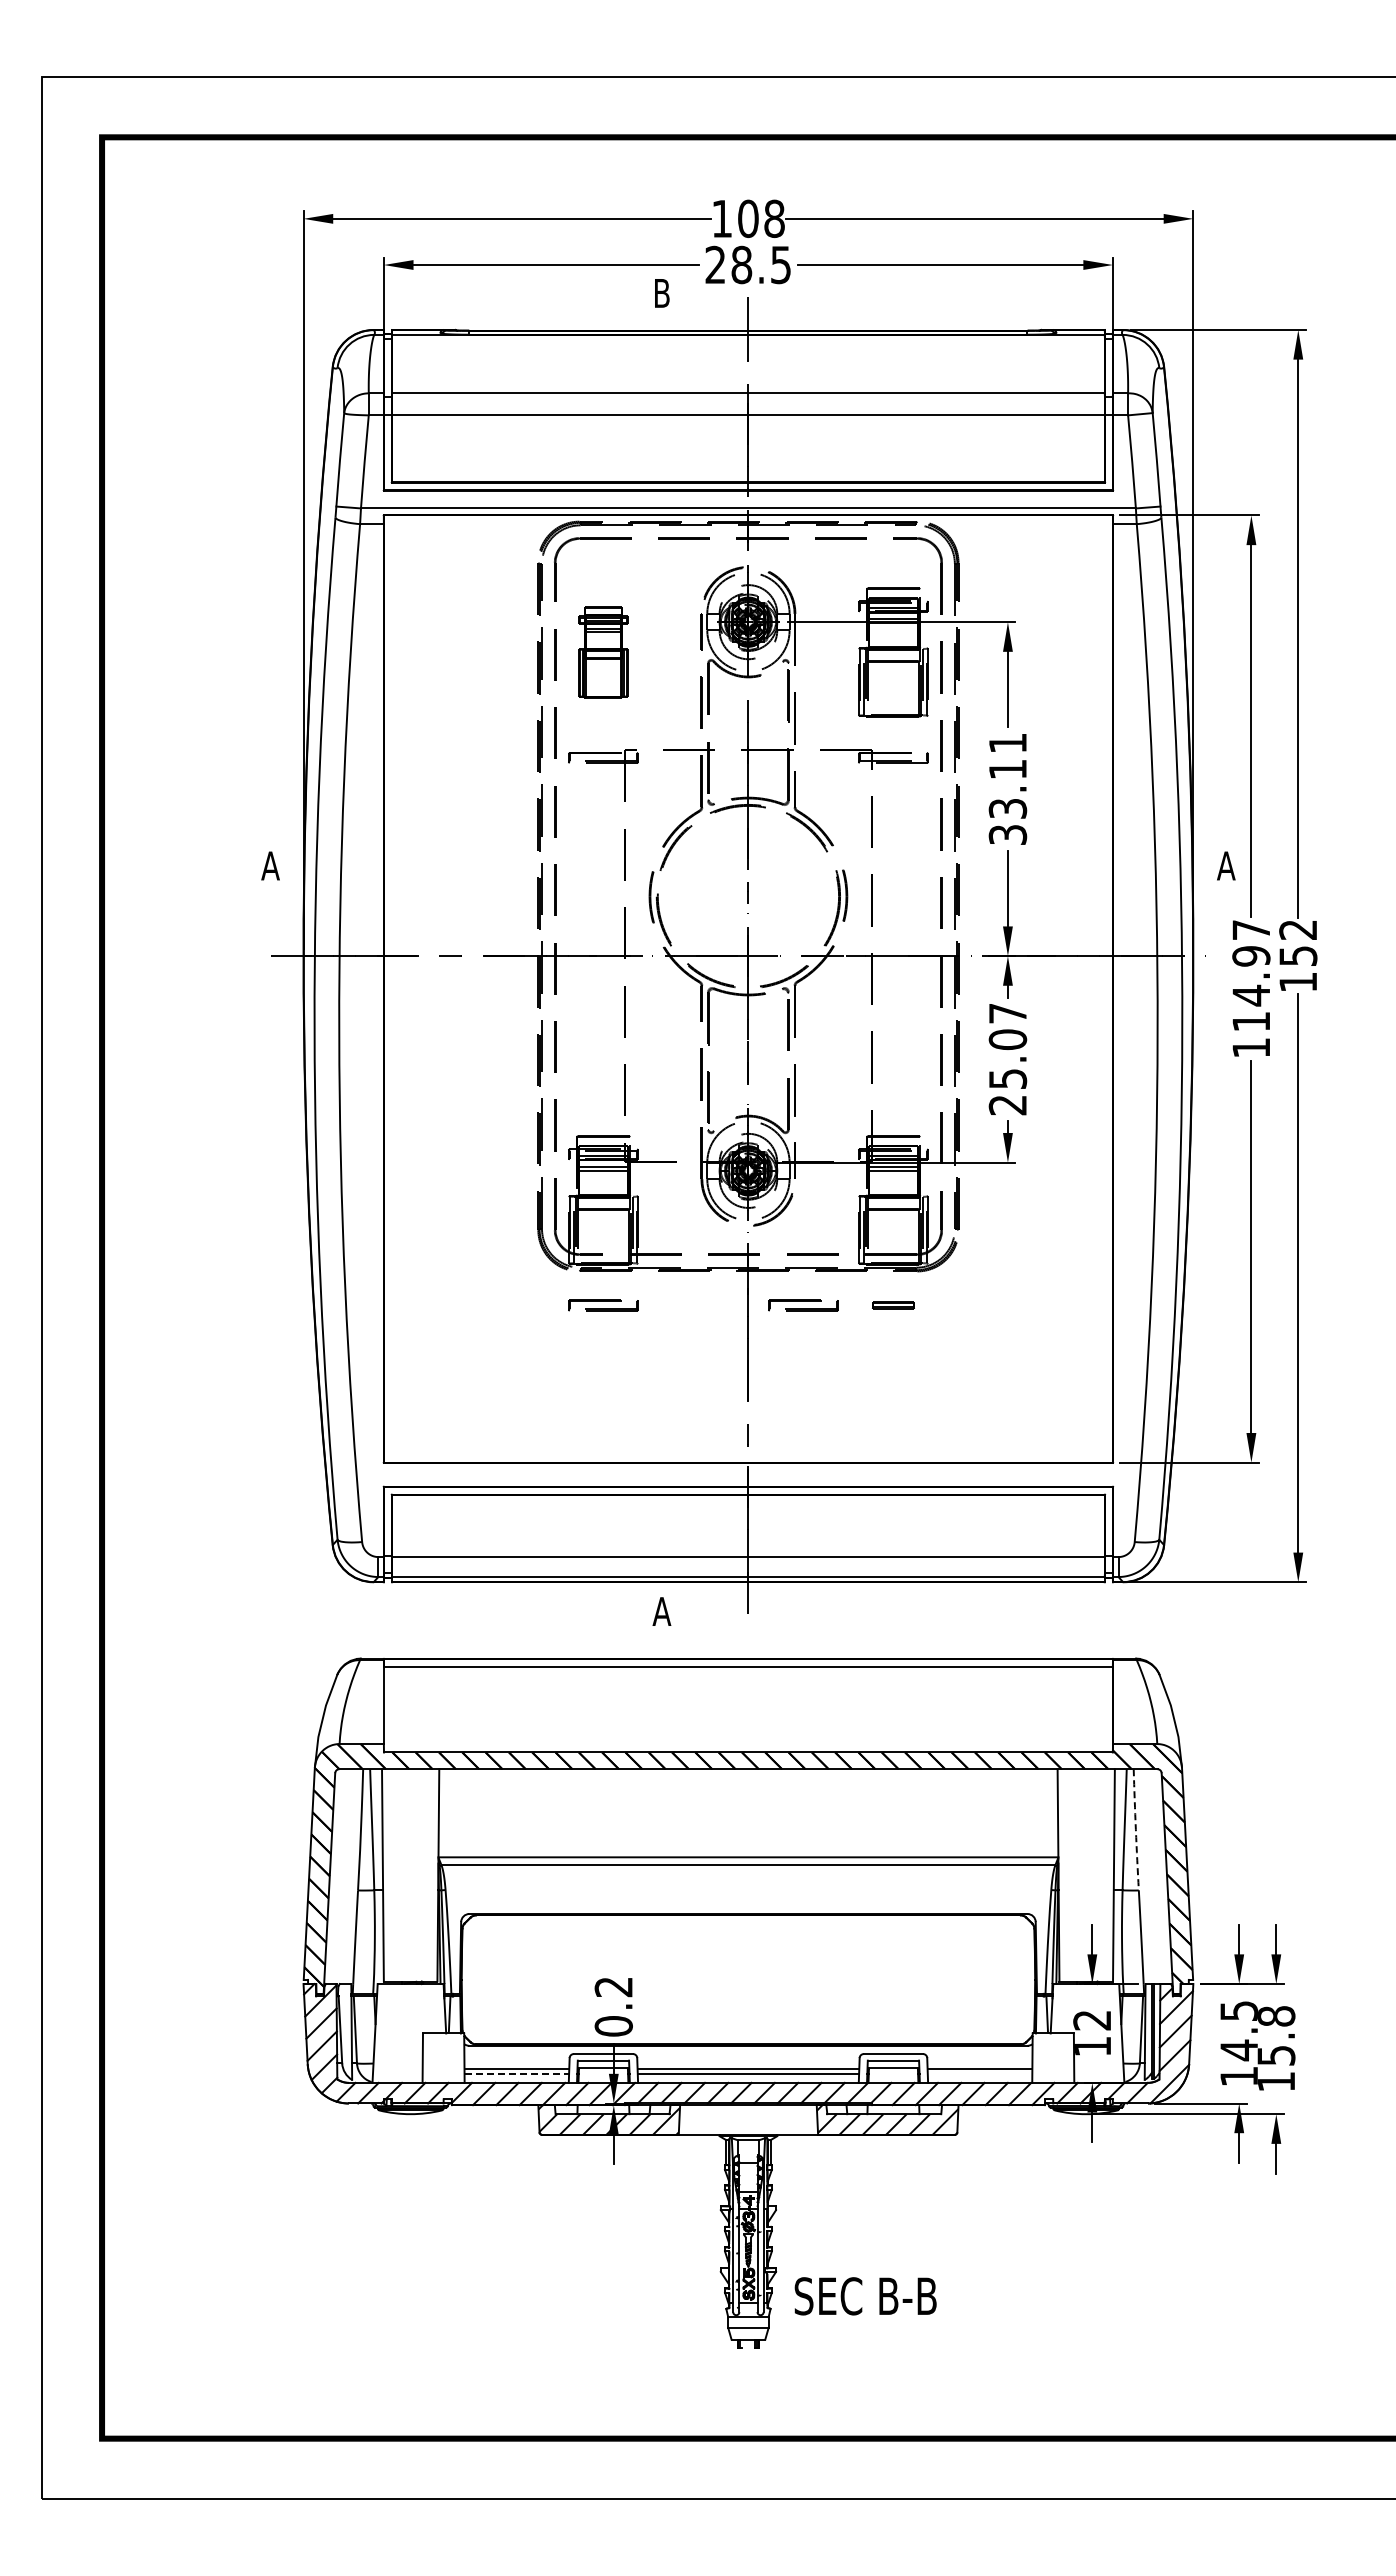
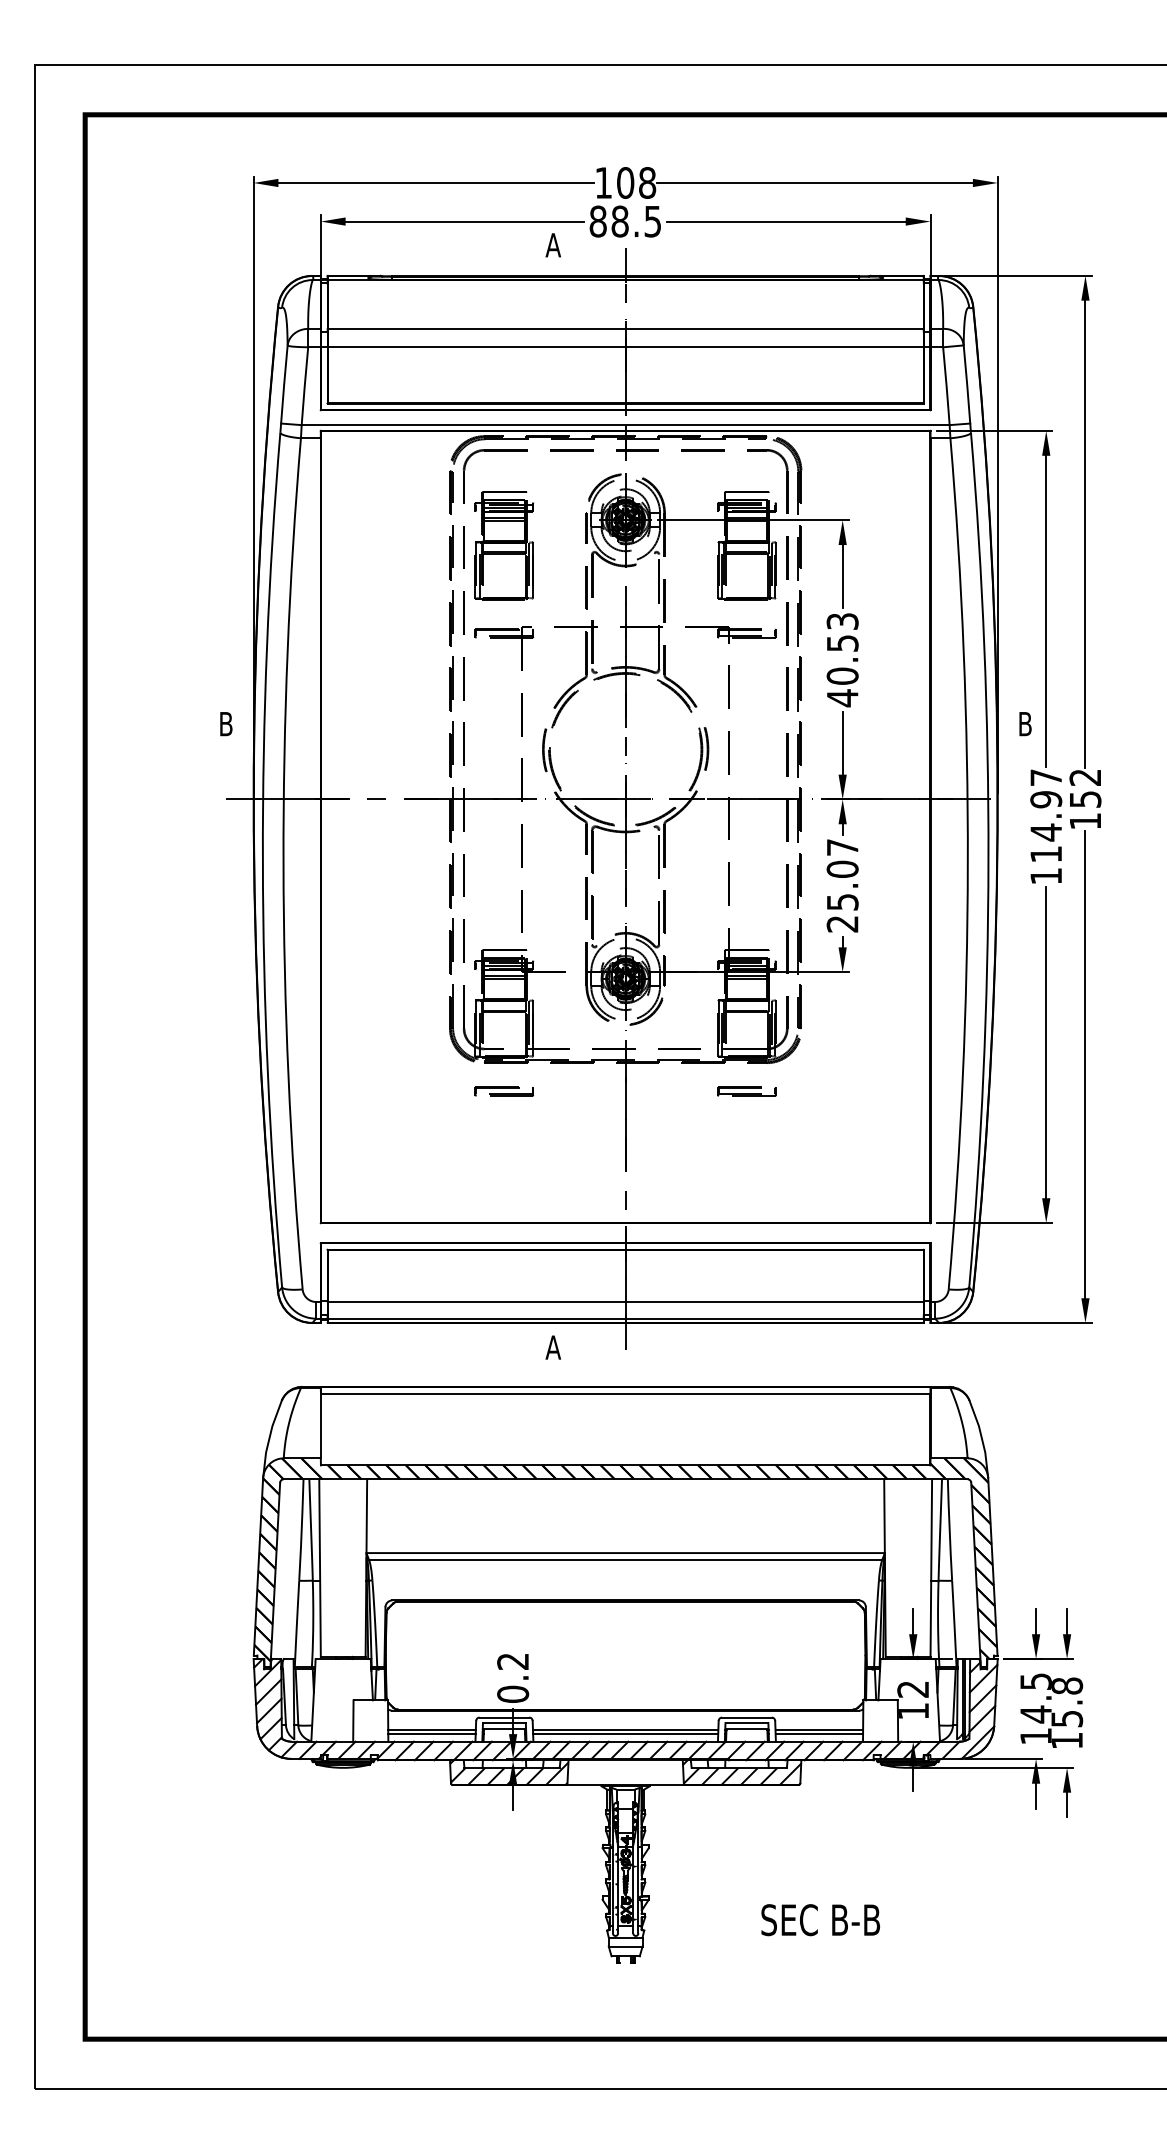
text: (715, 264) -> (598, 221), 28.5 -> 88.5
text: (661, 293) -> (552, 245), B -> A
part: (603, 652) -> (504, 545), size x1.43
text: (1007, 789) -> (842, 660), 33.11 -> 40.53
text: (270, 865) -> (226, 723), A -> B
text: (1226, 865) -> (1025, 723), A -> B
part: (803, 1305) -> (671, 1091), removed
part: (893, 1305) -> (746, 1091), size x1.67
arc: (1135, 1829) -> (949, 1529), dashed -> solid
line: (517, 2073) -> (432, 1733), dashed -> solid
line: (979, 2073) -> (818, 1733), added
text: (865, 2296) -> (820, 1920), moved

